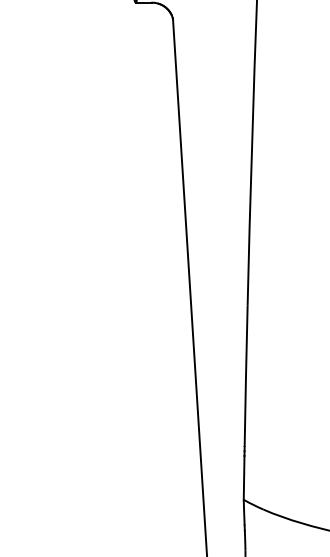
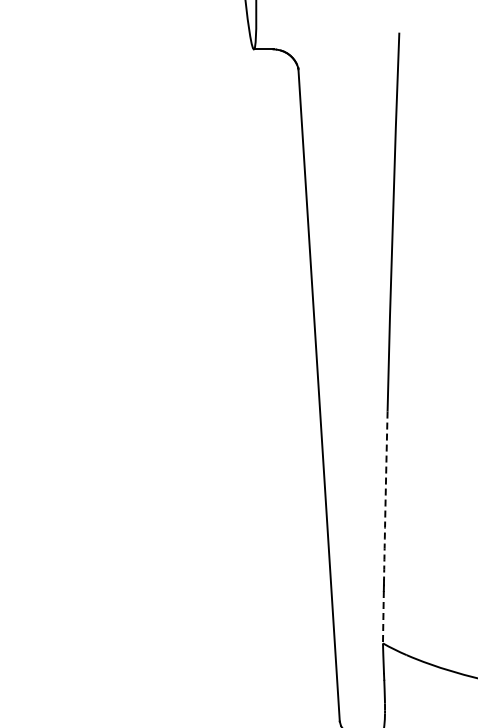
arc: (245, 376) -> (385, 495), solid -> dashed
line: (244, 478) -> (383, 617), solid -> dashed

